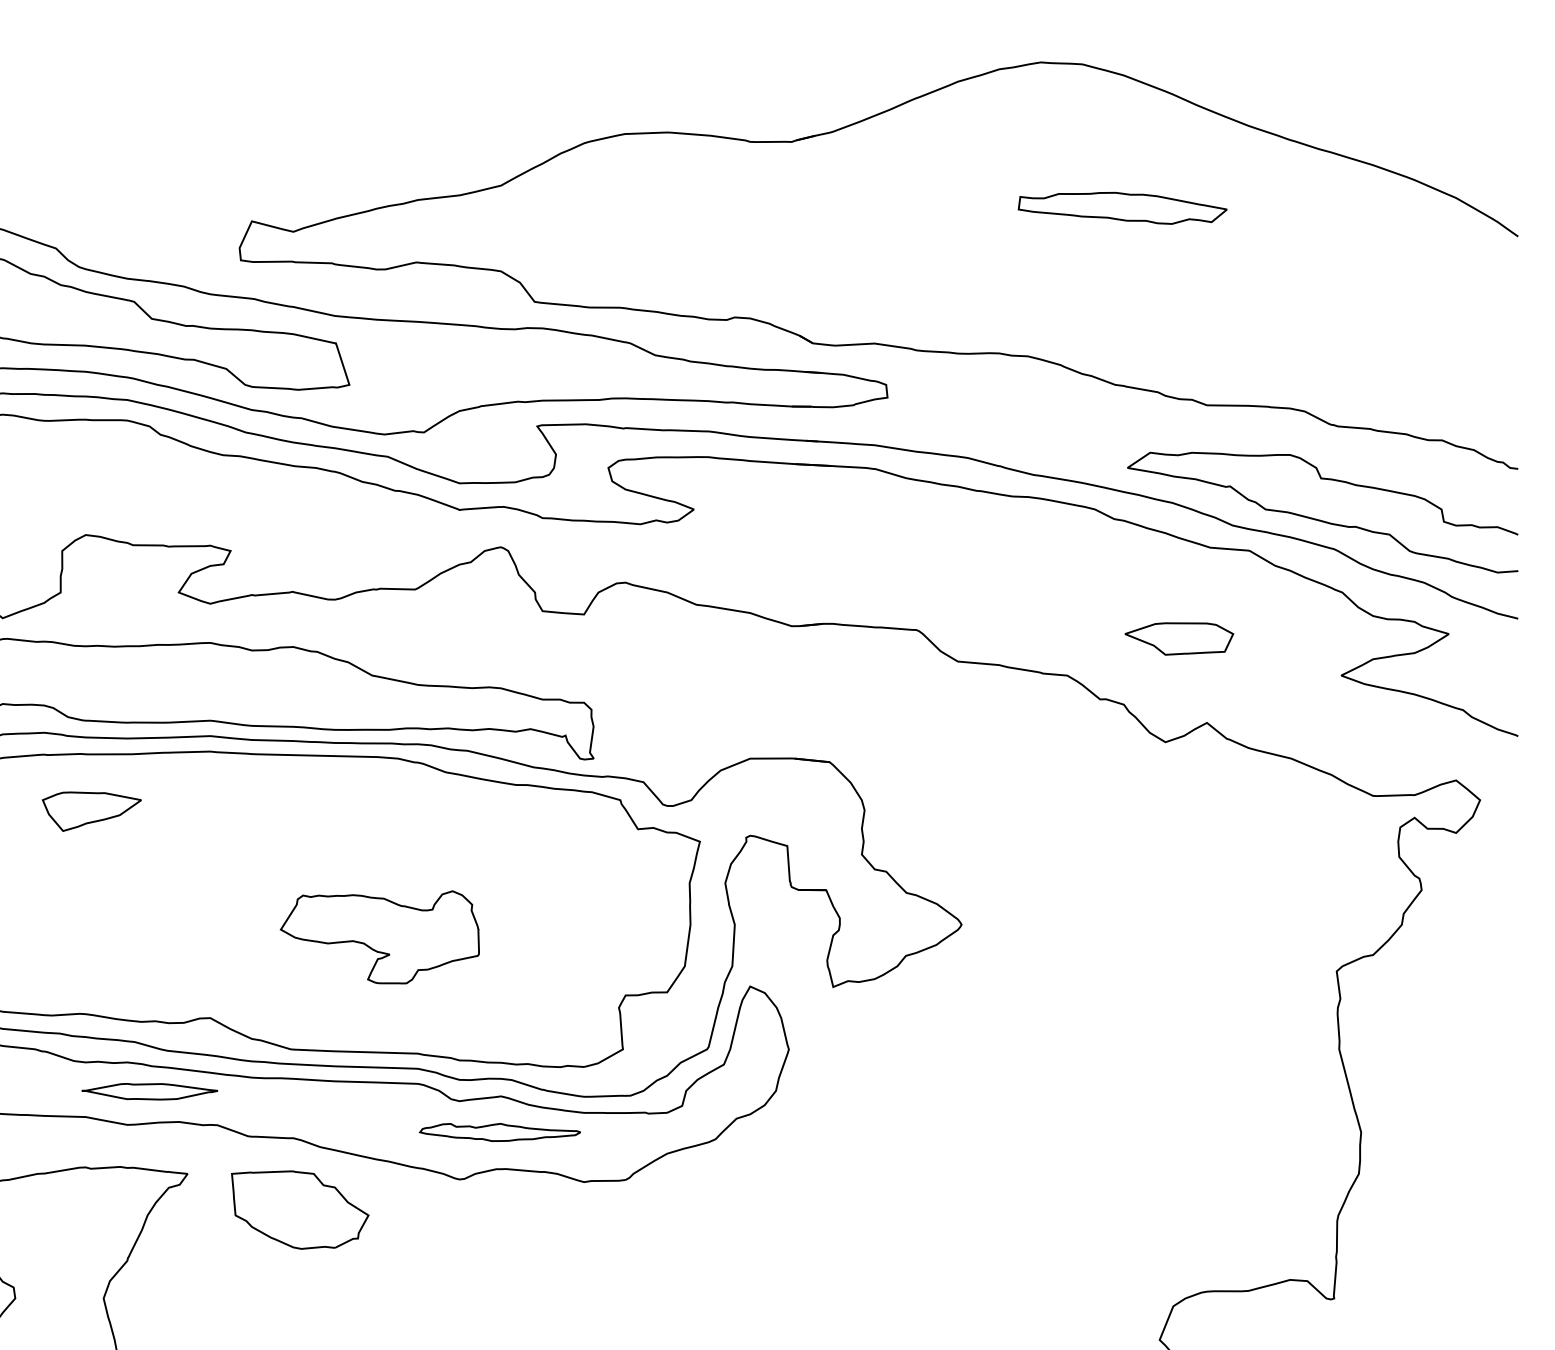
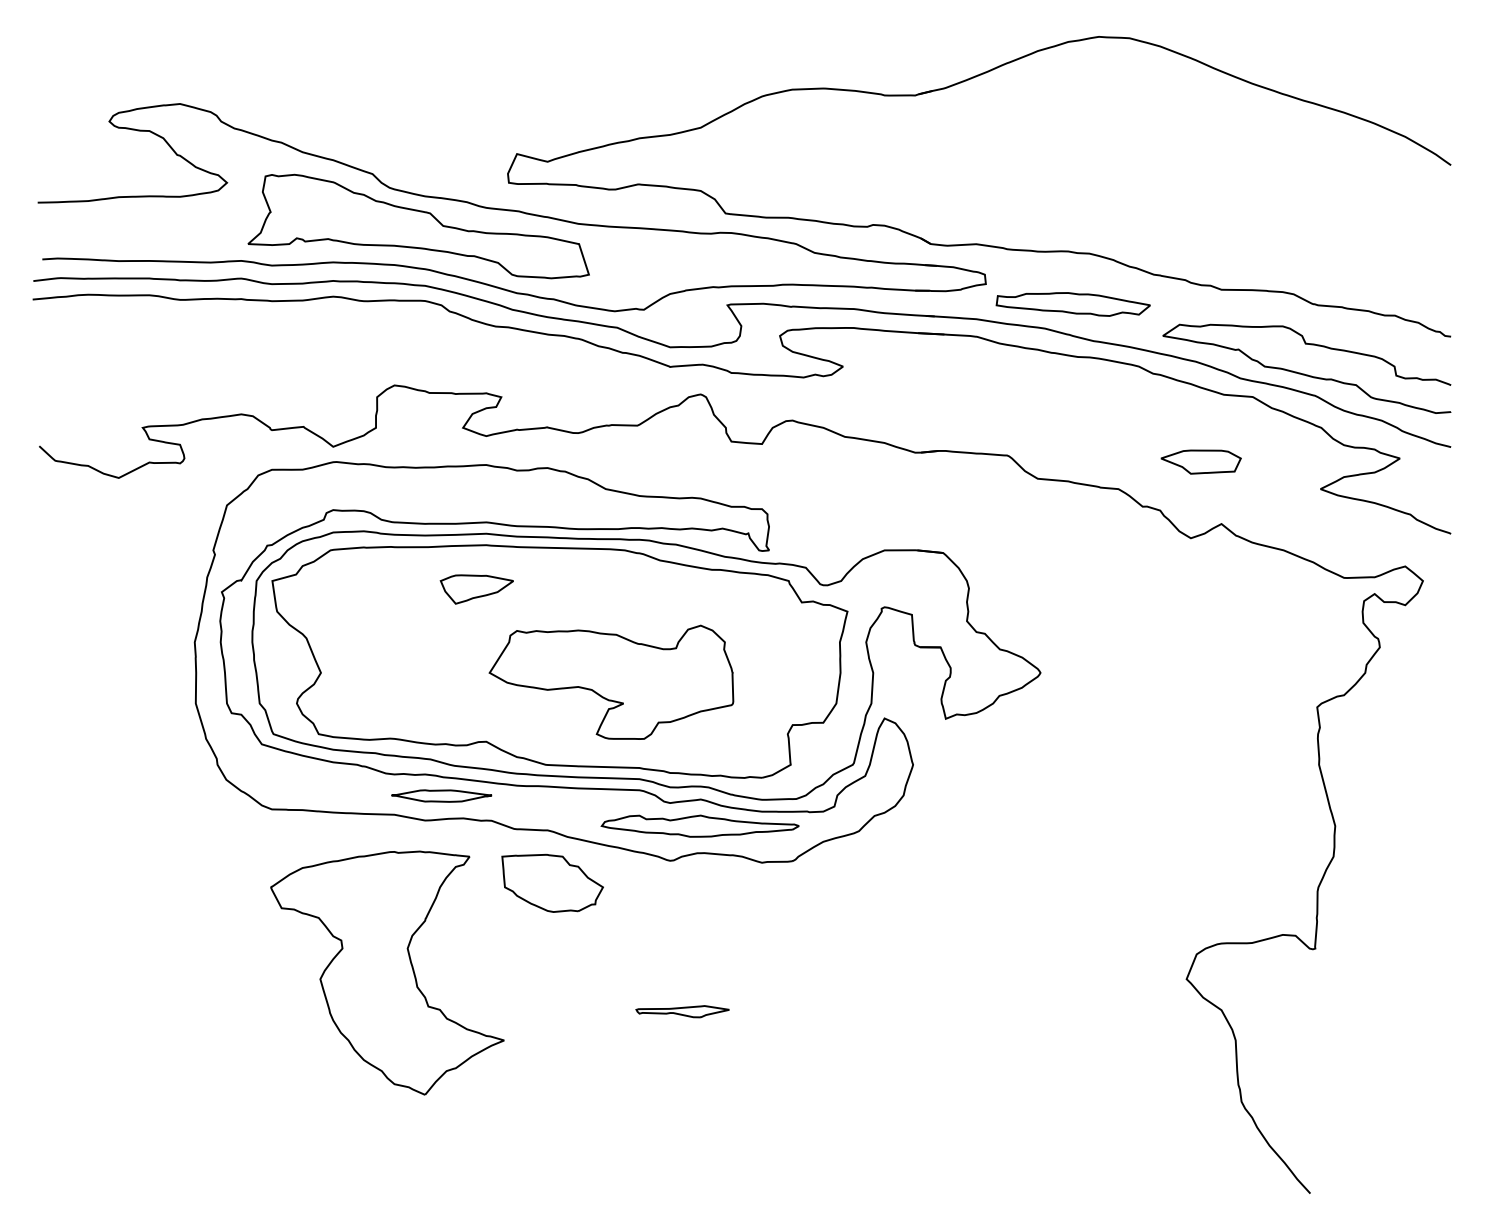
part: (1121, 208) -> (1072, 304), moved
part: (91, 811) -> (476, 589), moved
part: (379, 936) -> (611, 681), size x1.67
part: (499, 1131) -> (699, 825), size x1.67

